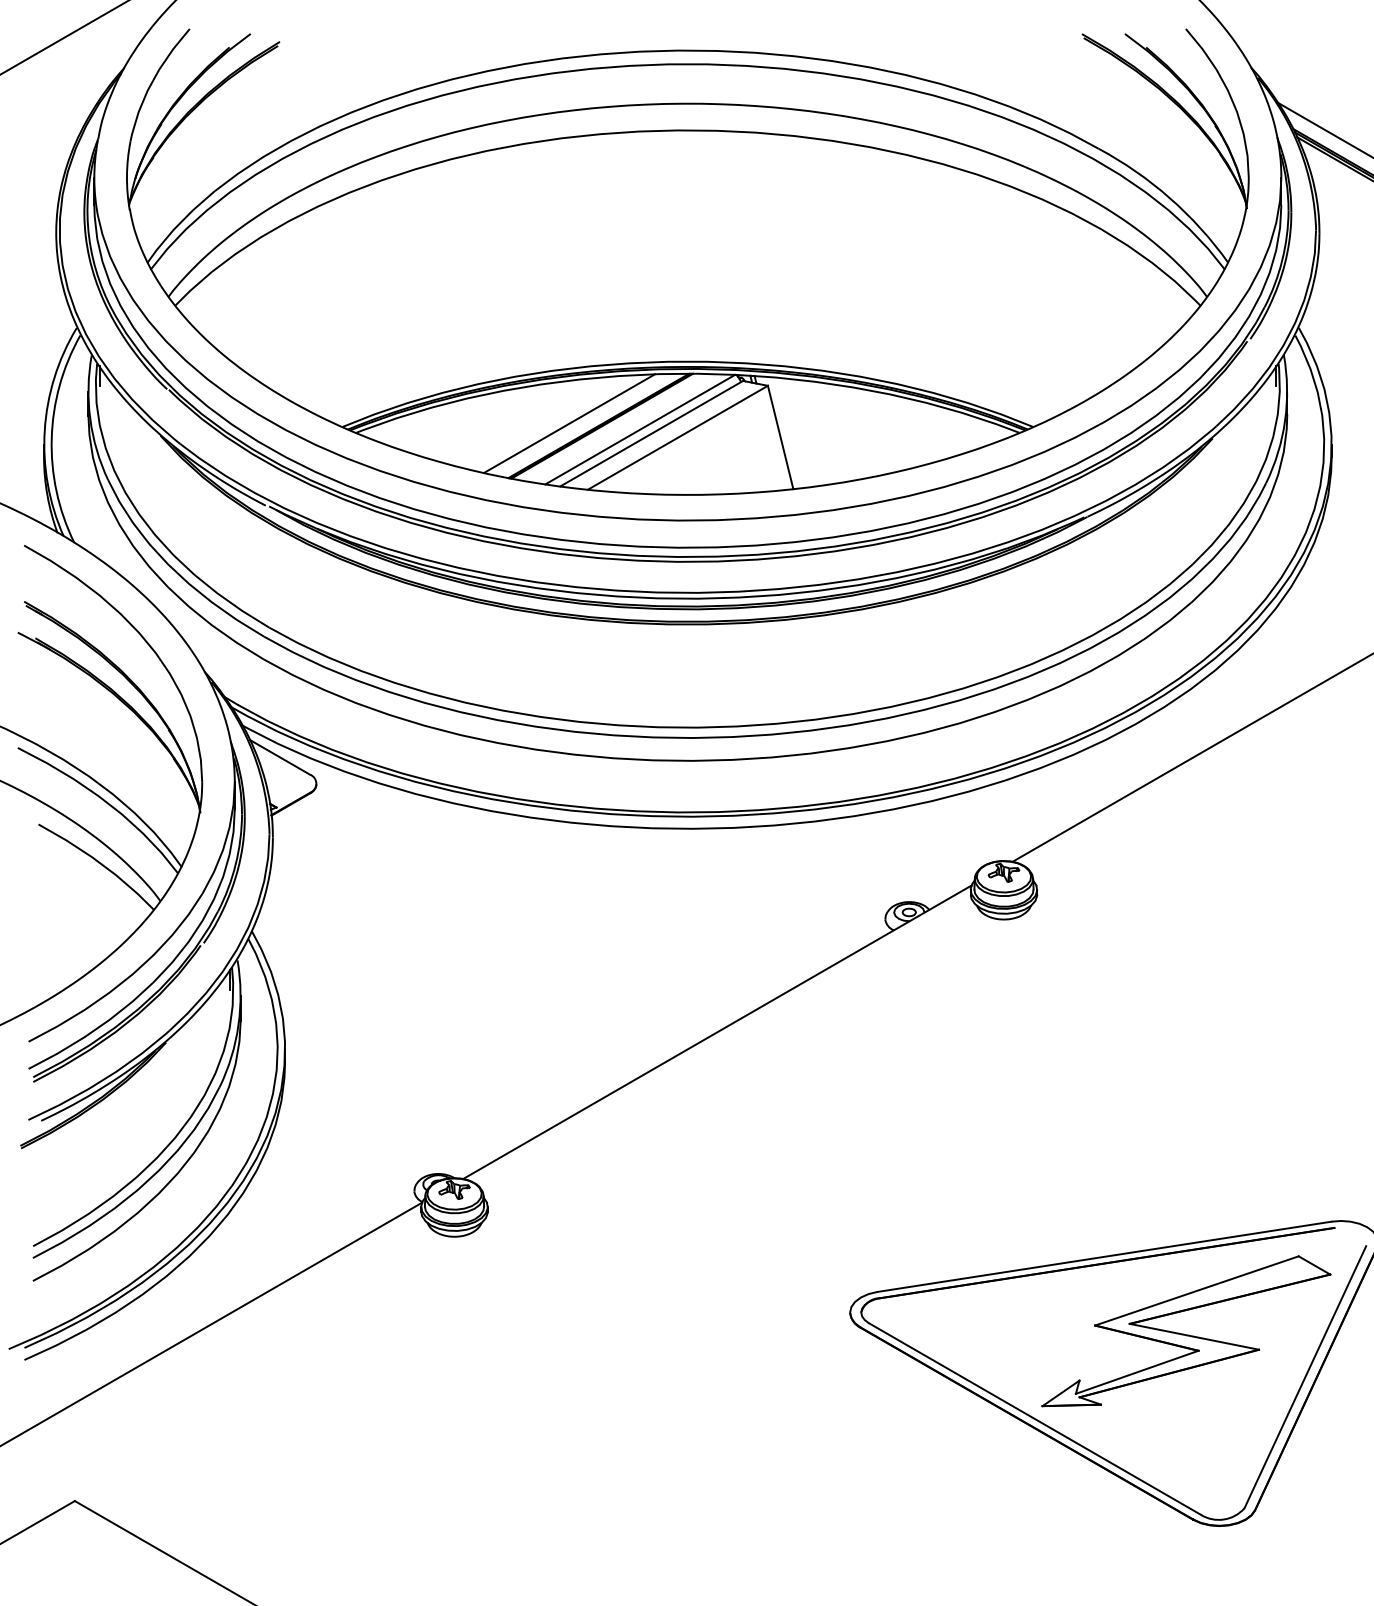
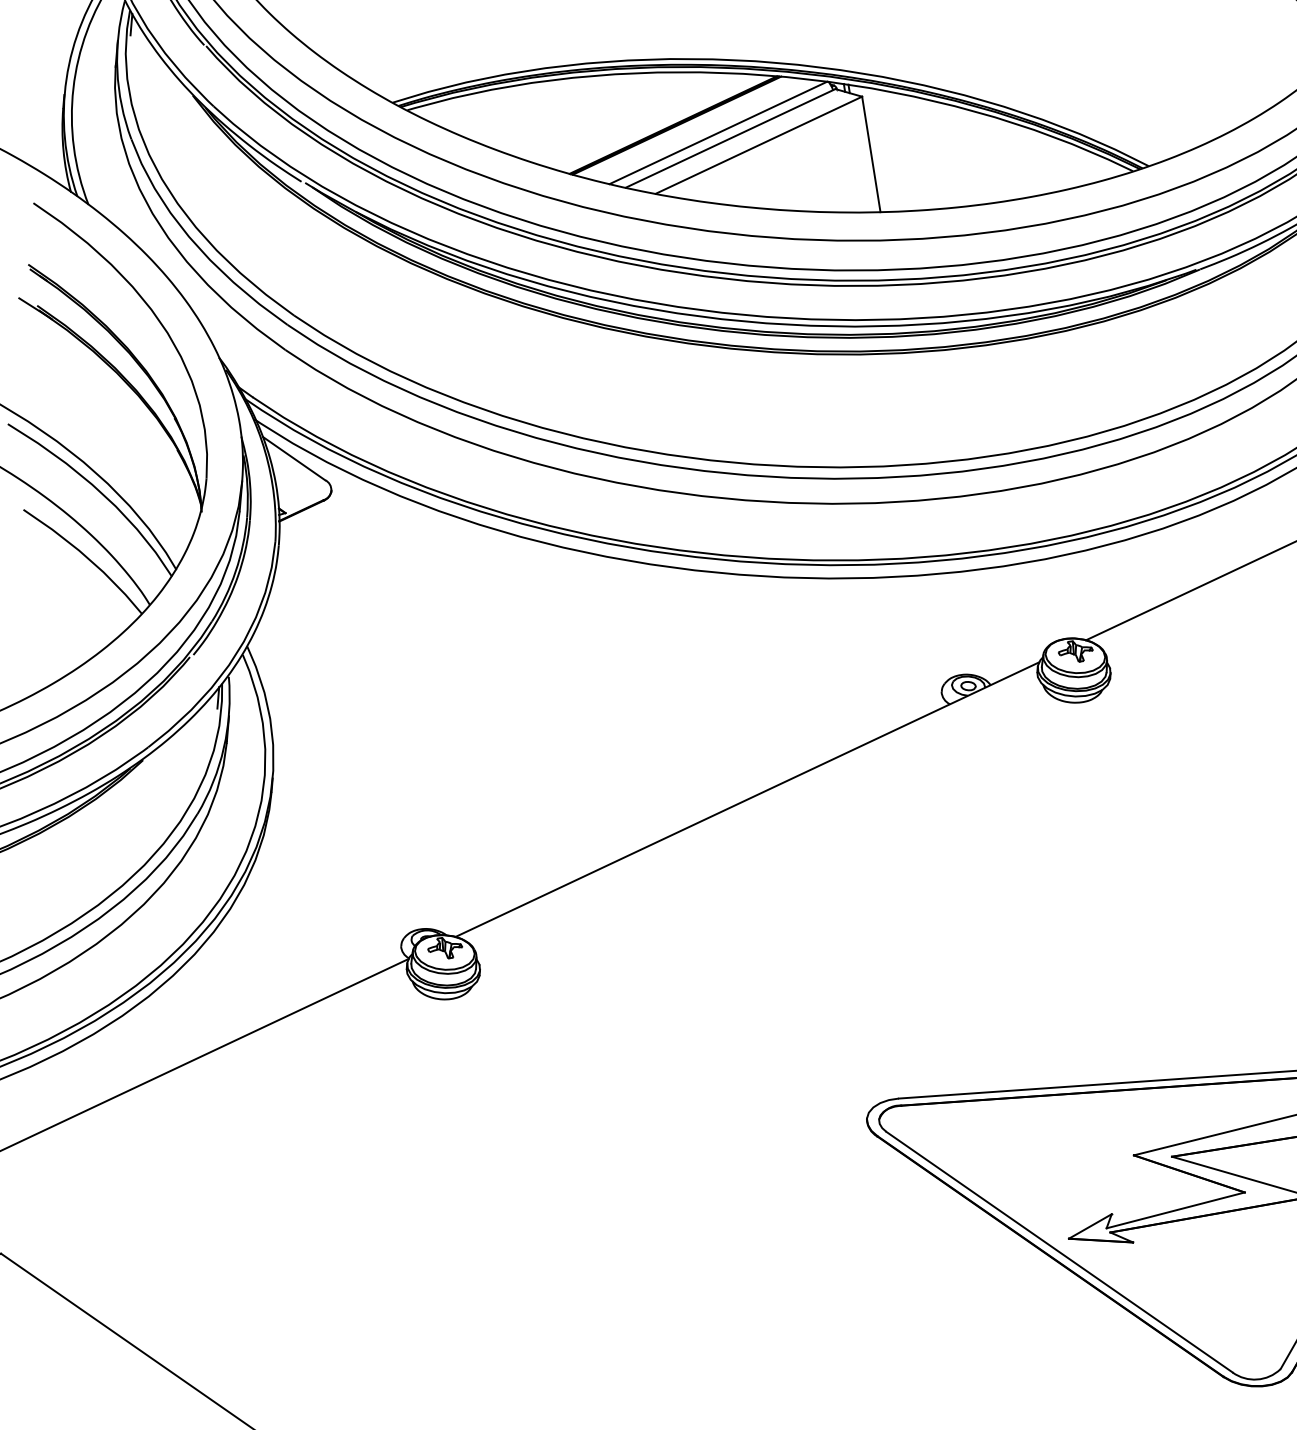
line: (569, 423) -> (641, 119), removed

